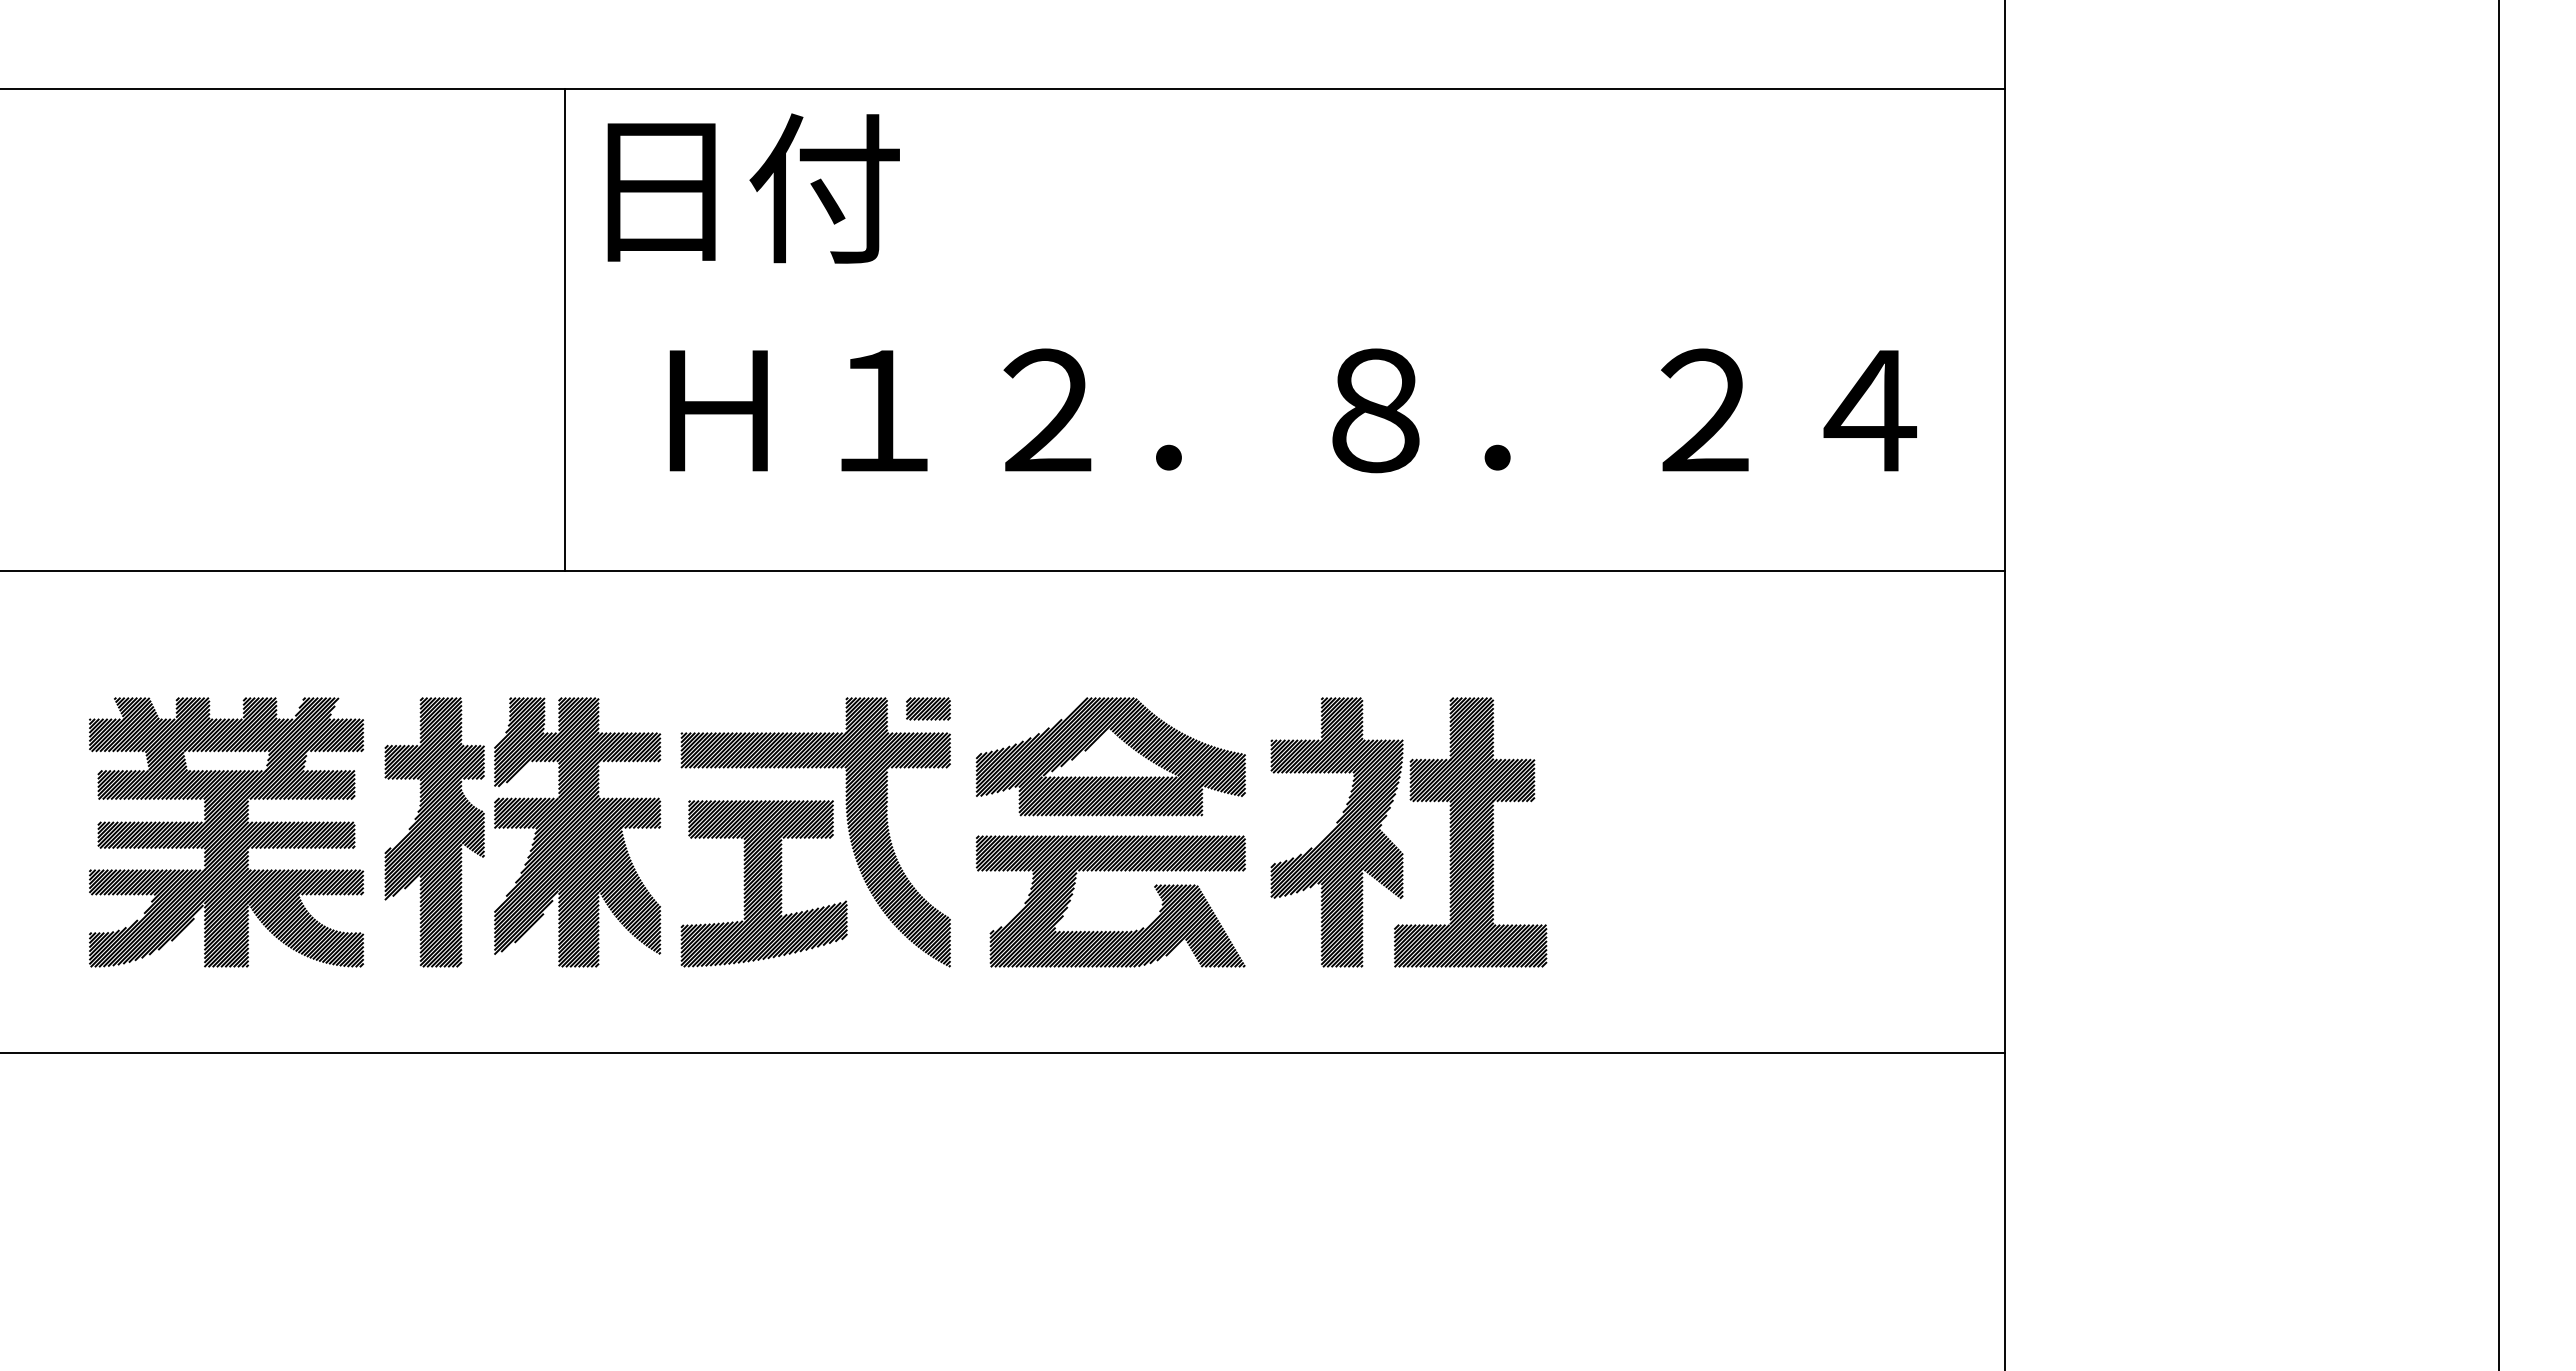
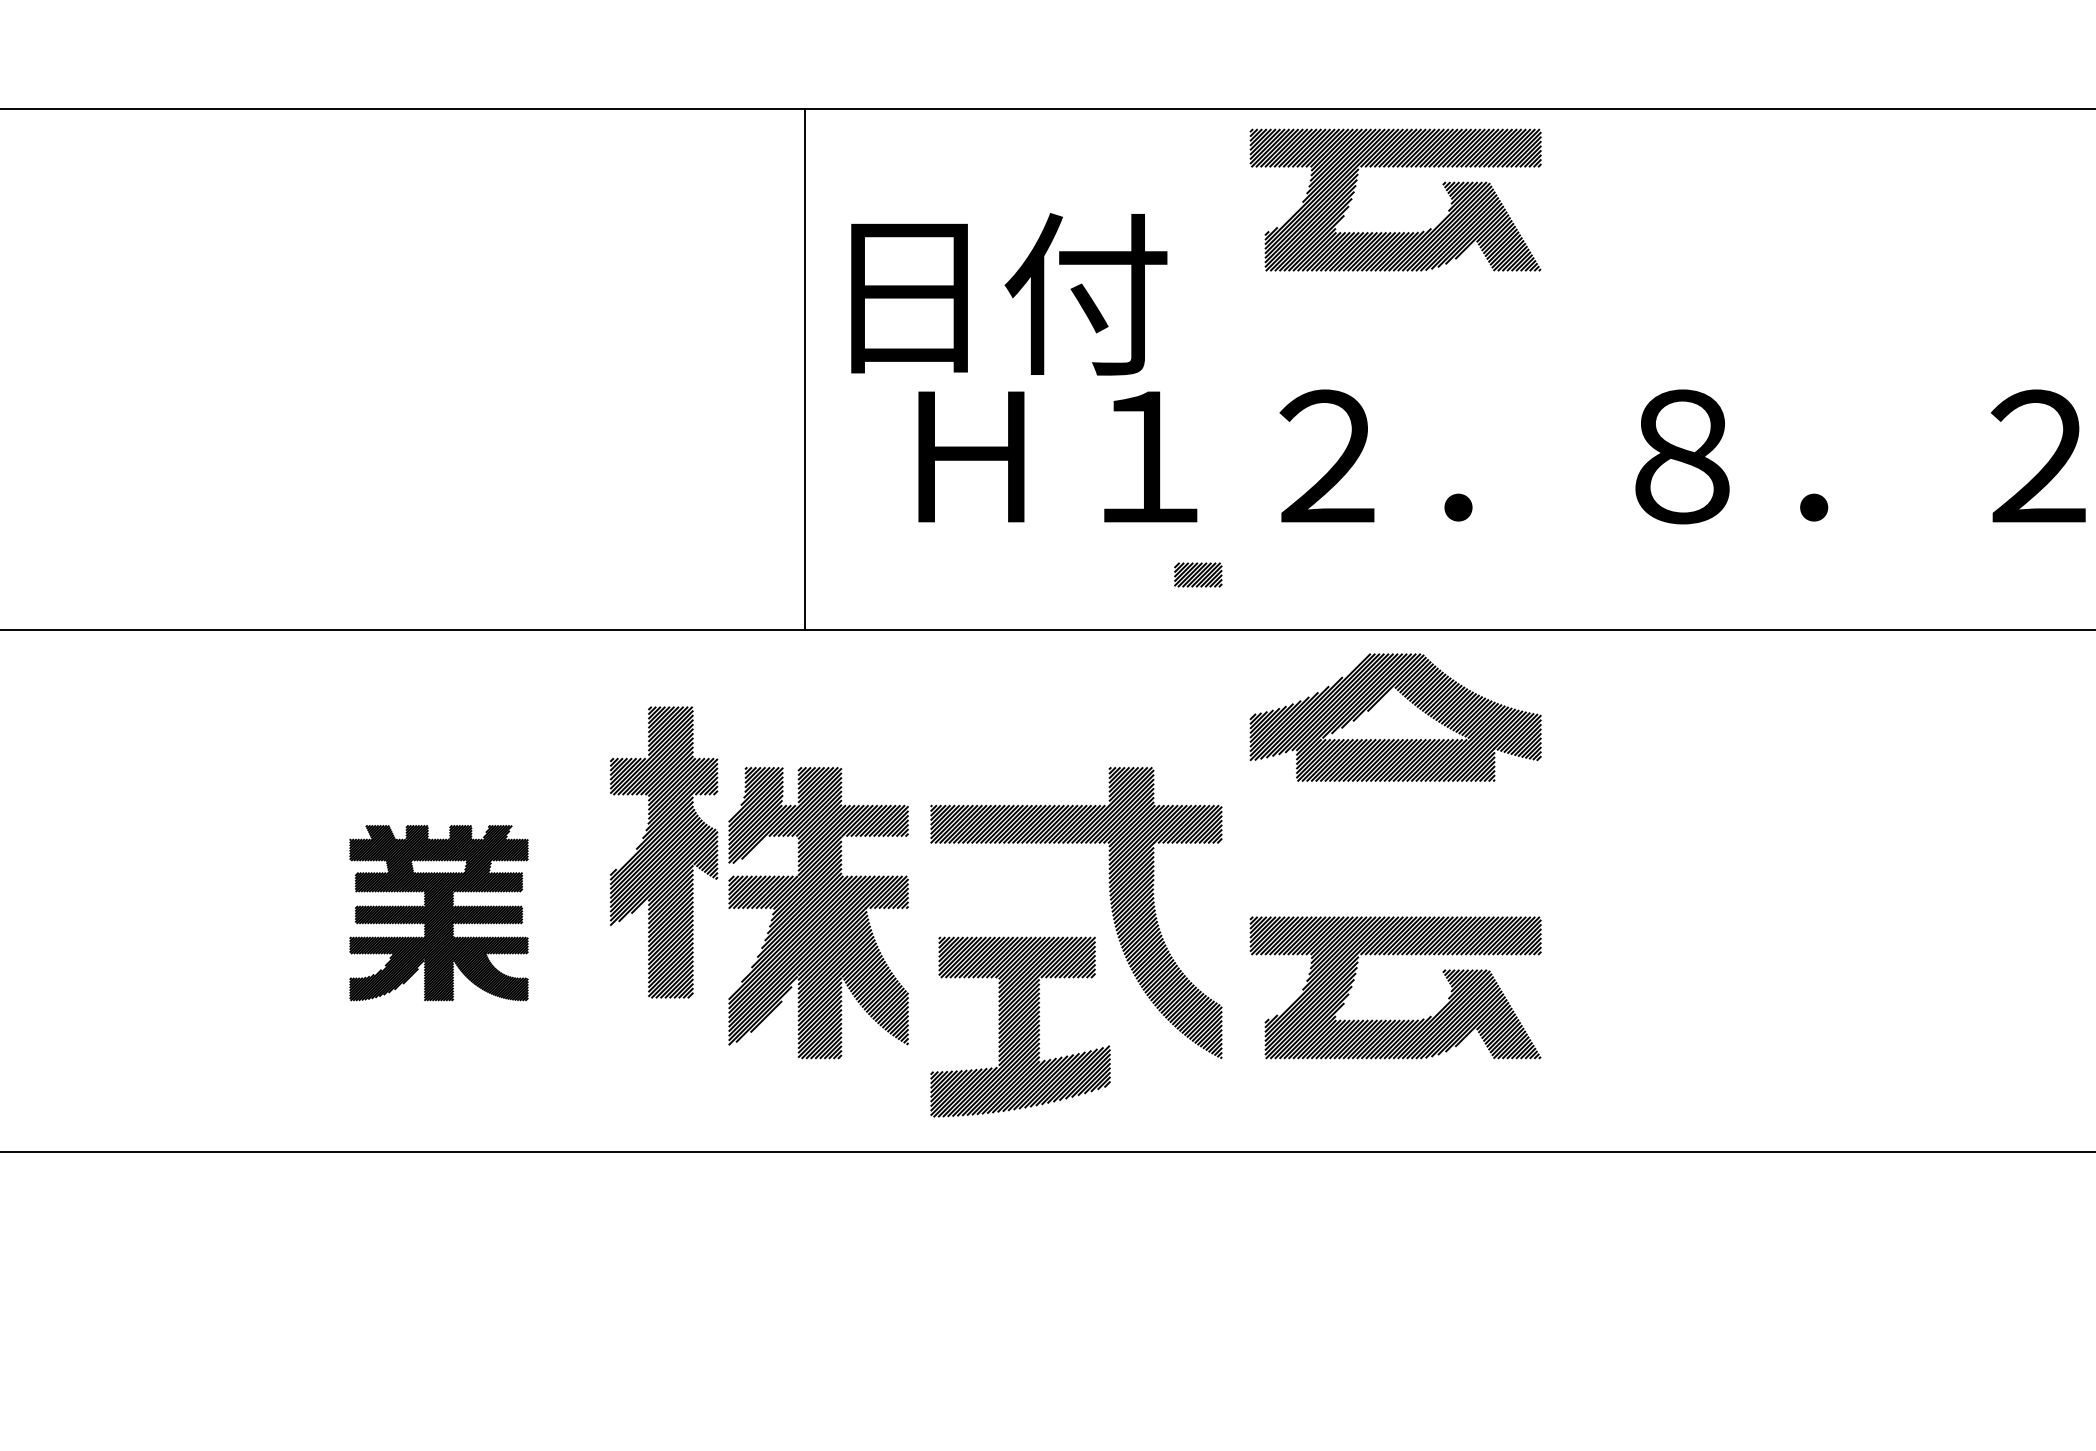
text: (753, 188) -> (1008, 294), moved
part: (1114, 202) -> (1399, 231), added
part: (928, 708) -> (1198, 574), moved
part: (1110, 756) -> (1395, 717), moved
part: (226, 832) -> (438, 913), size x0.6
part: (434, 832) -> (663, 852), moved
part: (1395, 845) -> (1703, 927), removed
part: (763, 883) -> (1019, 1026), moved

